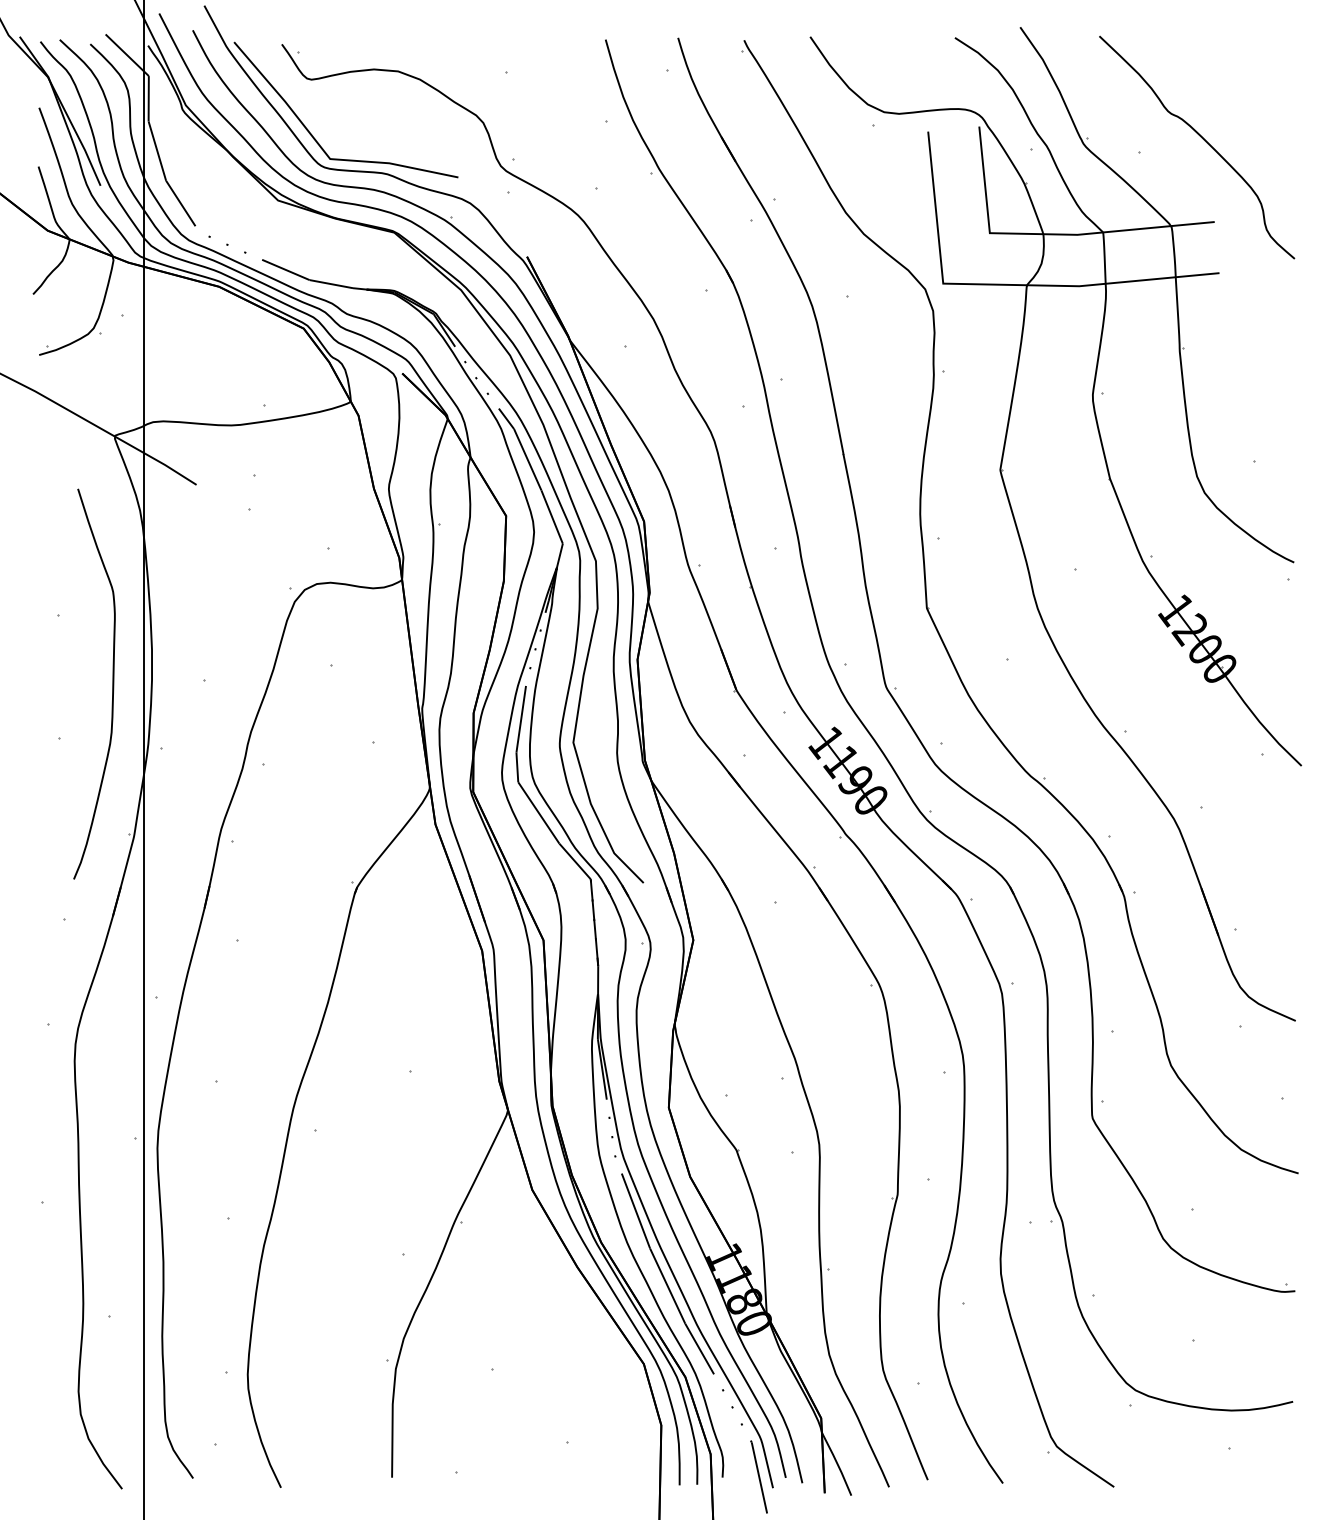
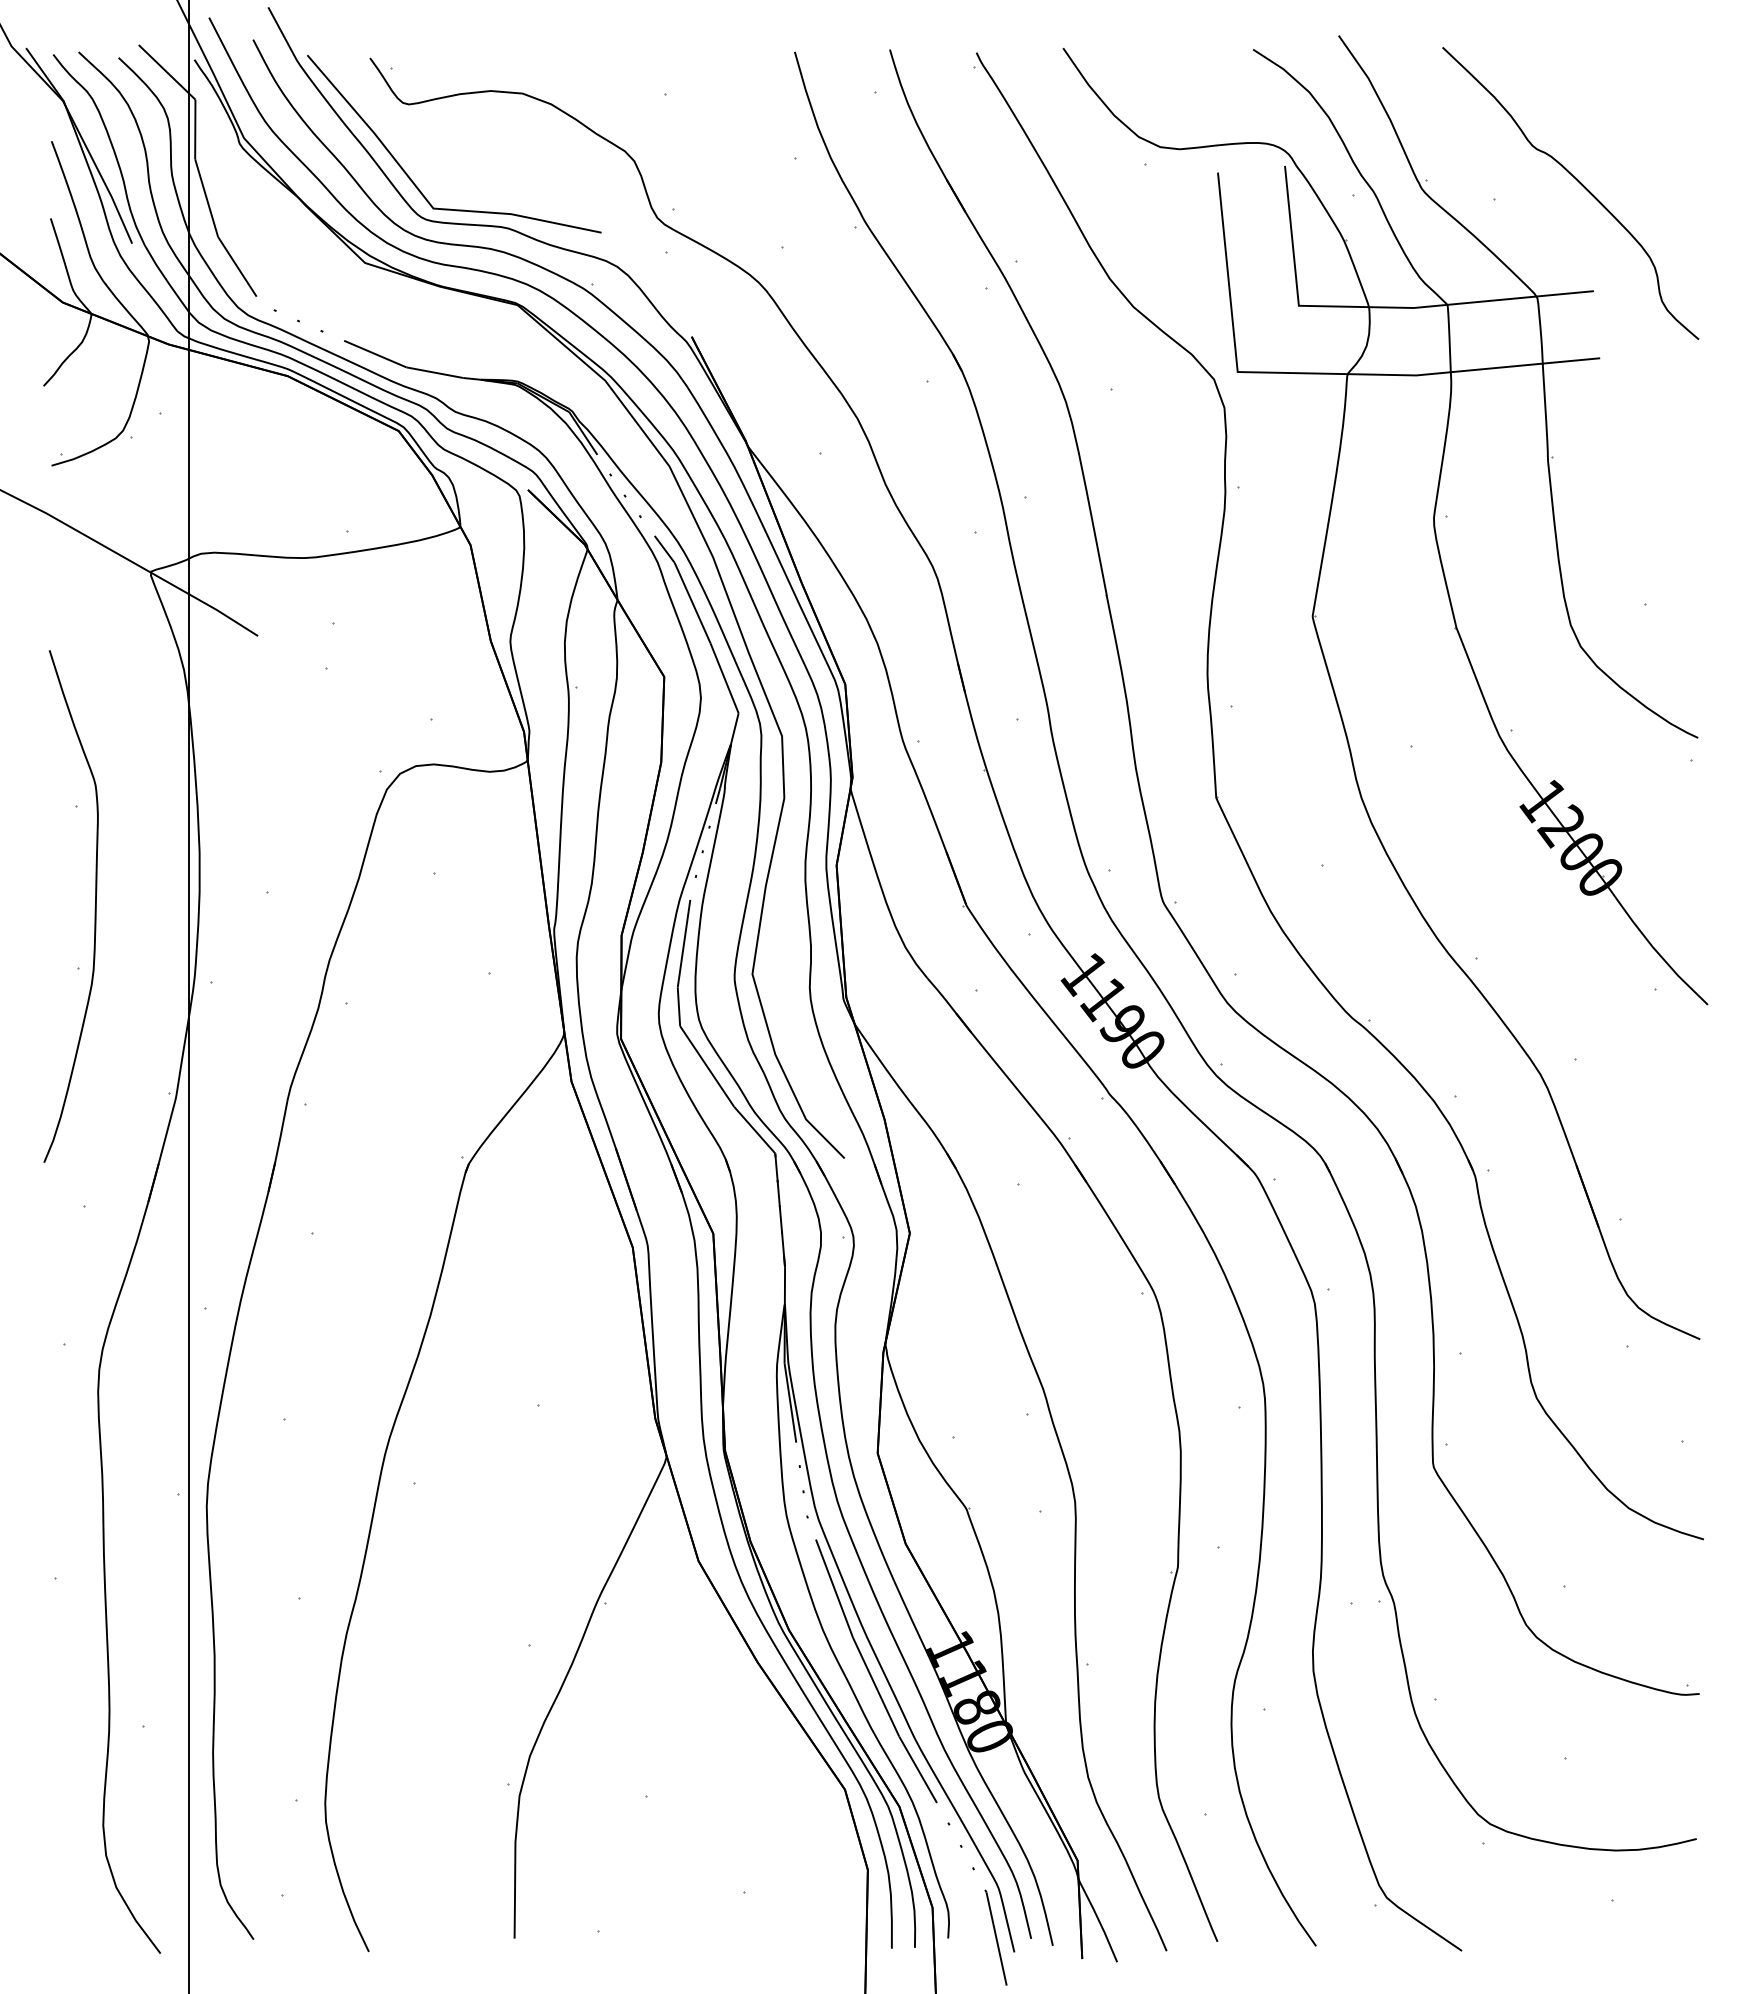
curve: (112, 684) -> (94, 907), moved

